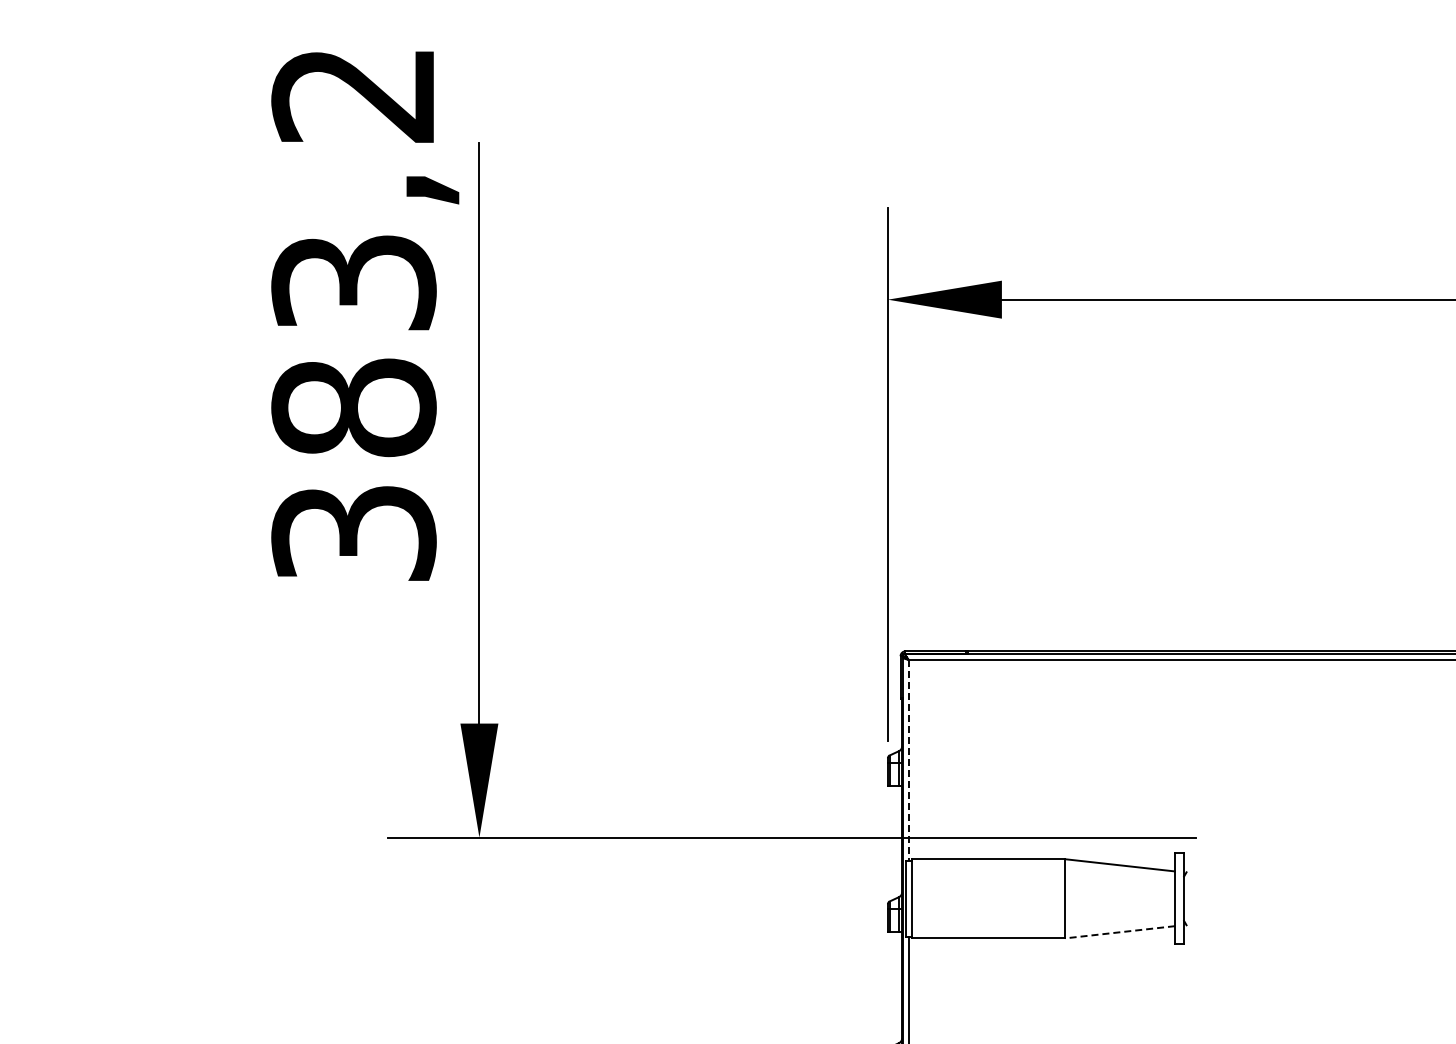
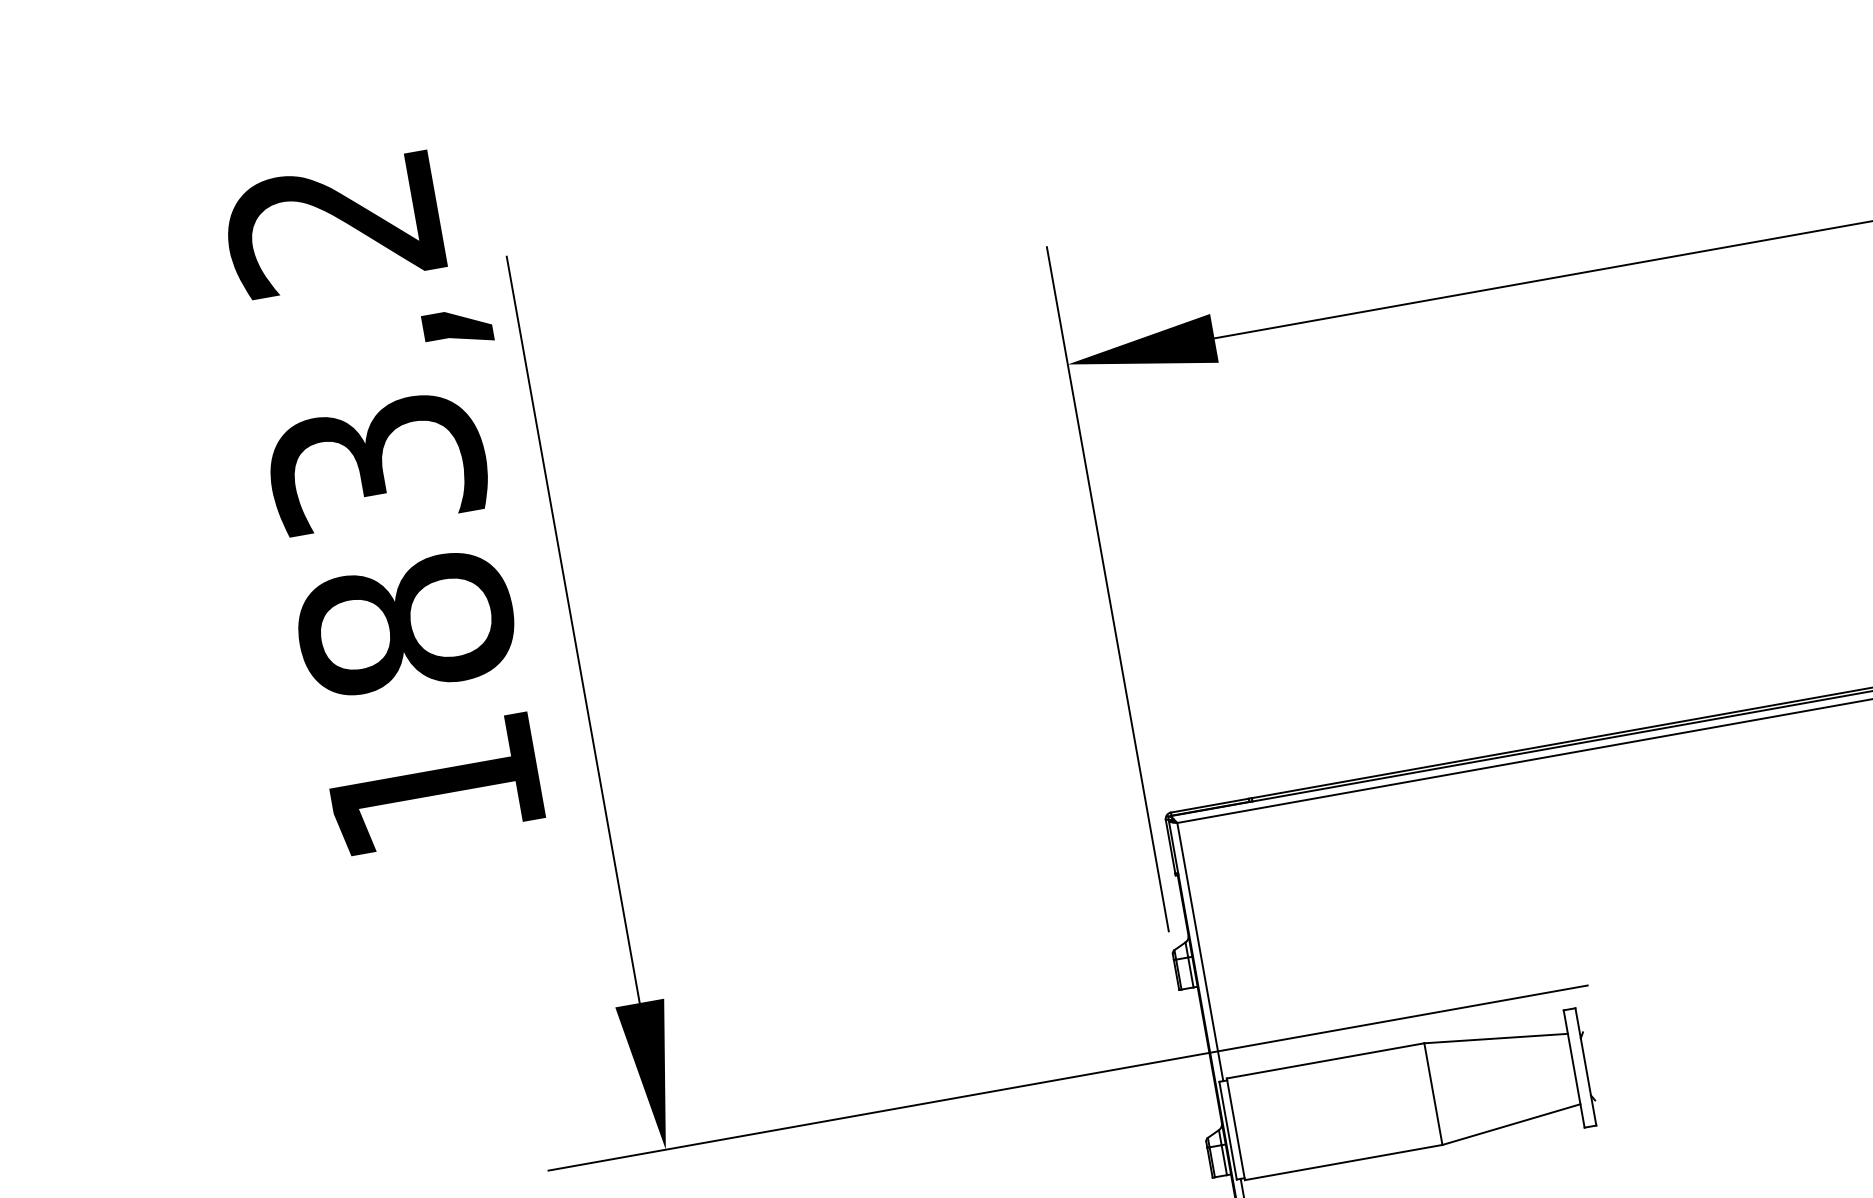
text: (353, 533) -> (434, 787), 383,2 -> 183,2
line: (908, 760) -> (1199, 952), dashed -> solid
line: (1119, 932) -> (1510, 1125), dashed -> solid

